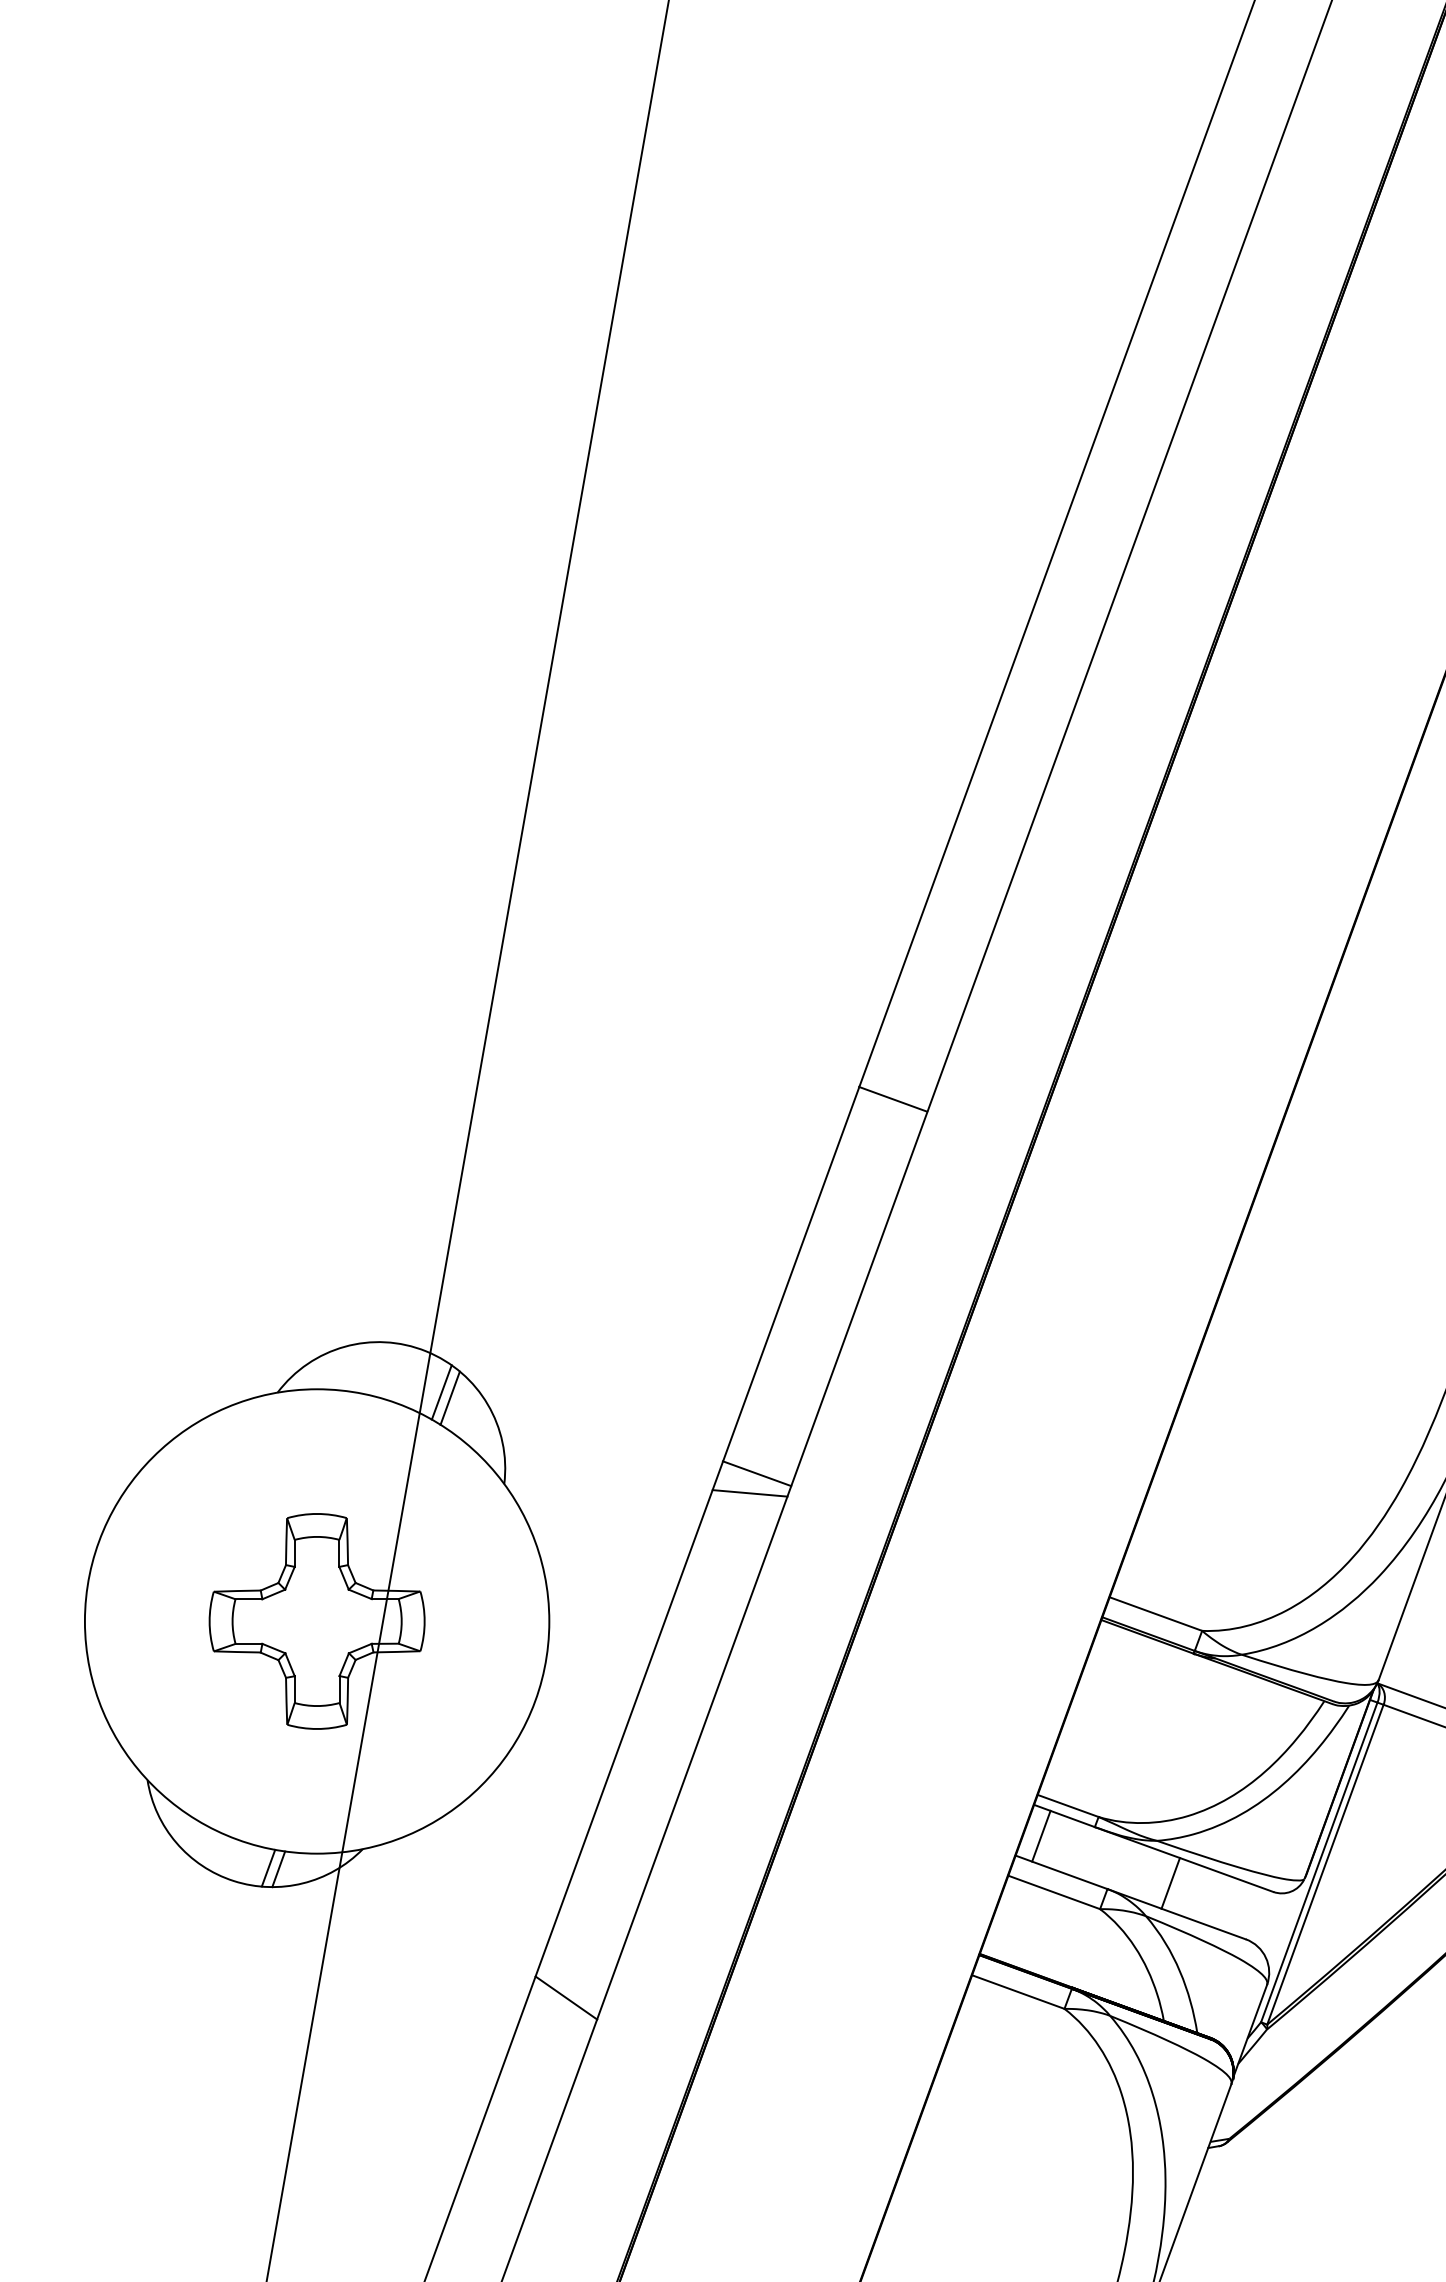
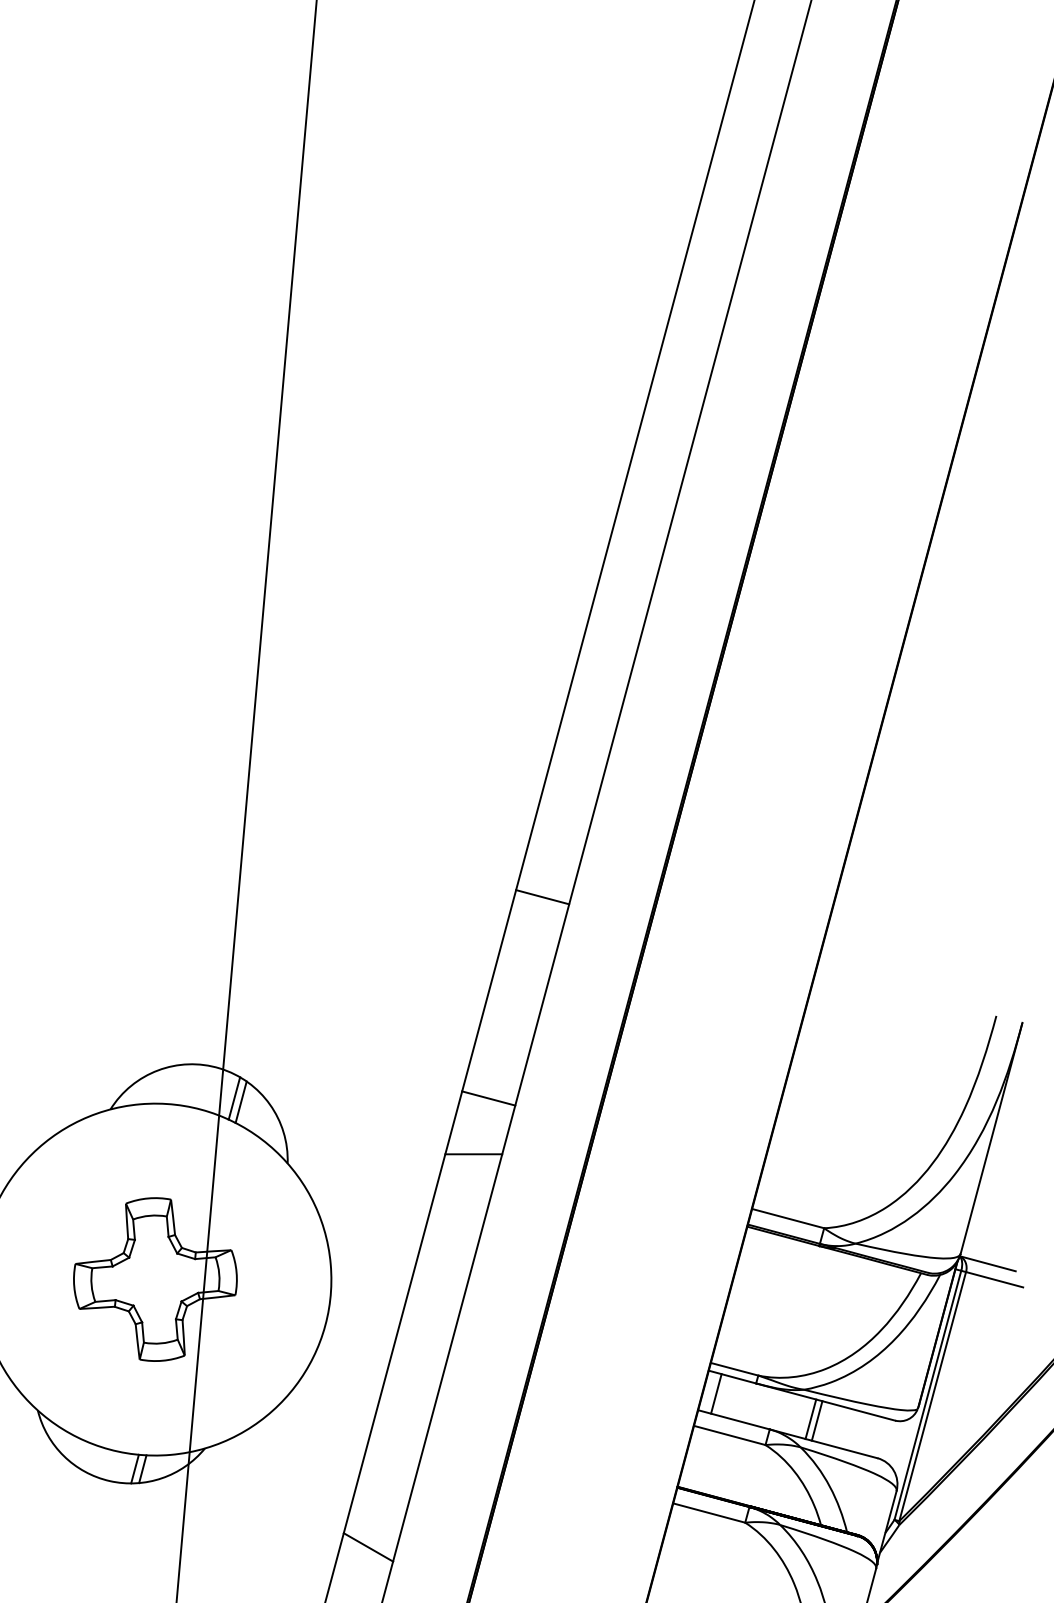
line: (893, 1098) -> (542, 896), moved
line: (756, 1473) -> (488, 1098), moved
line: (1162, 1880) -> (810, 1419), added

